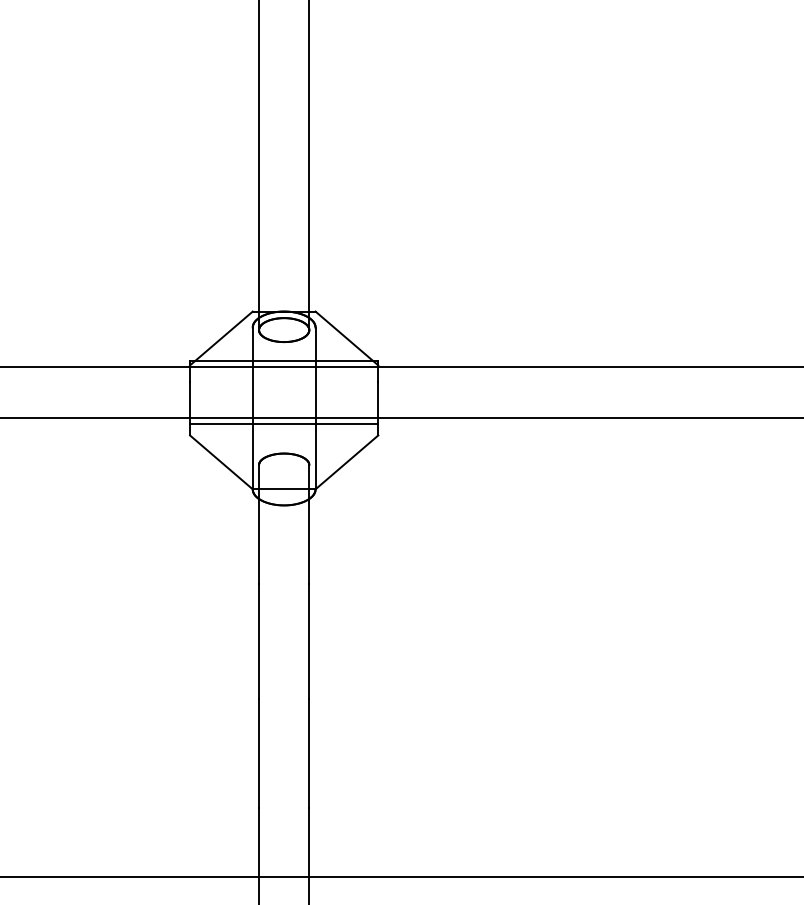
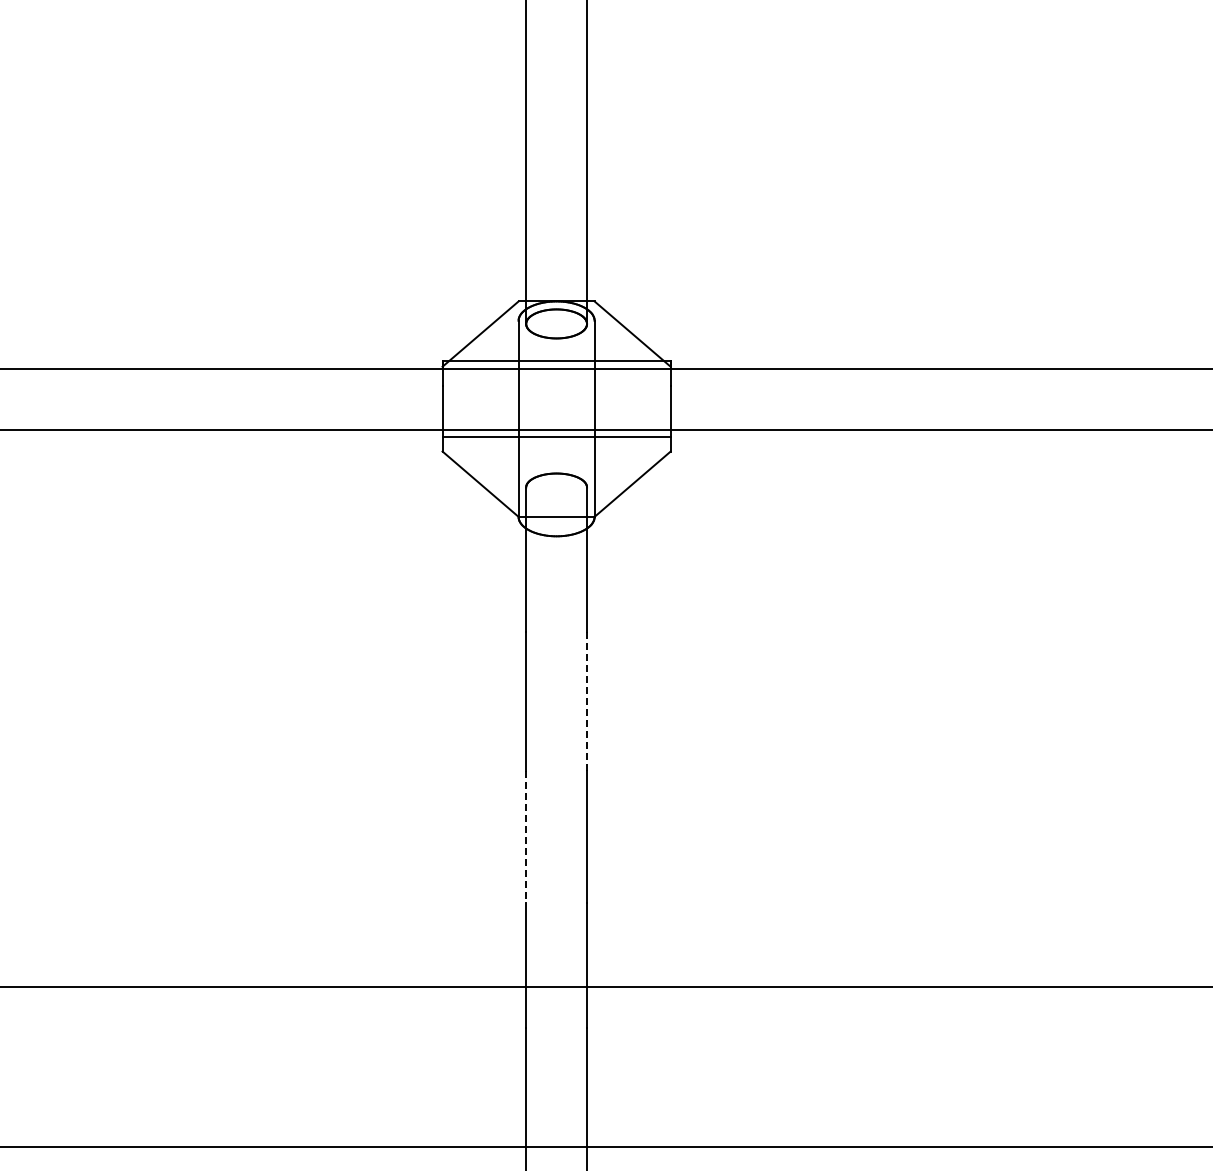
line: (309, 641) -> (587, 701), solid -> dashed
line: (259, 754) -> (526, 837), solid -> dashed

